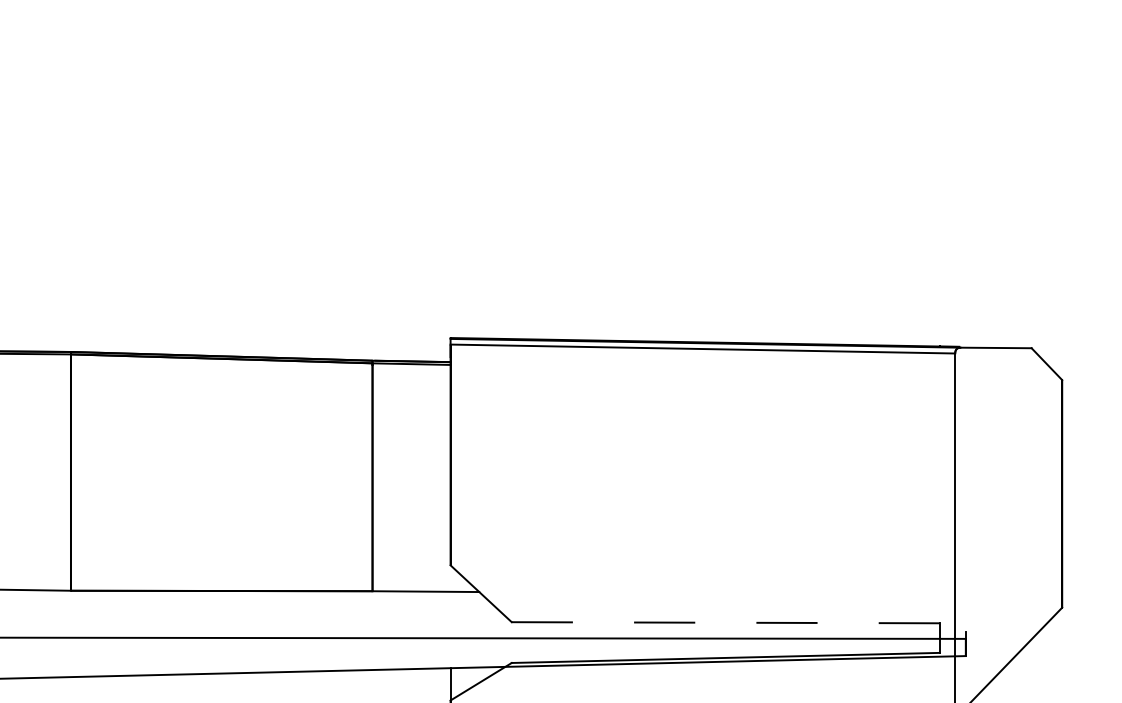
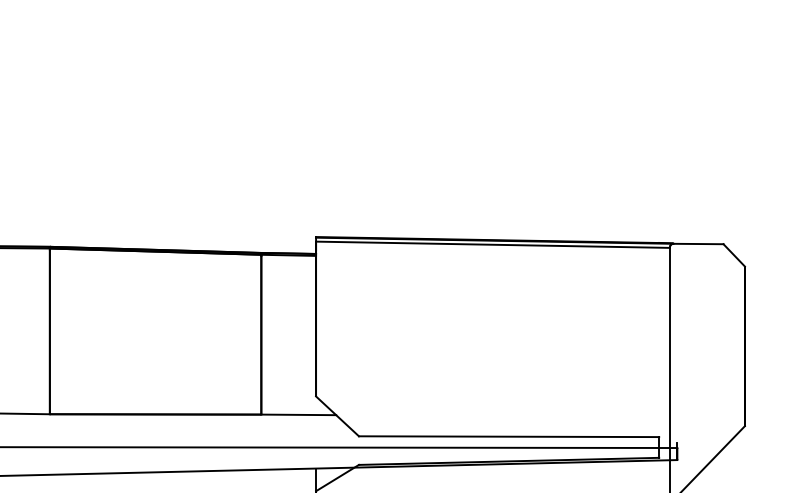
line: (726, 622) -> (509, 436), dashed -> solid

